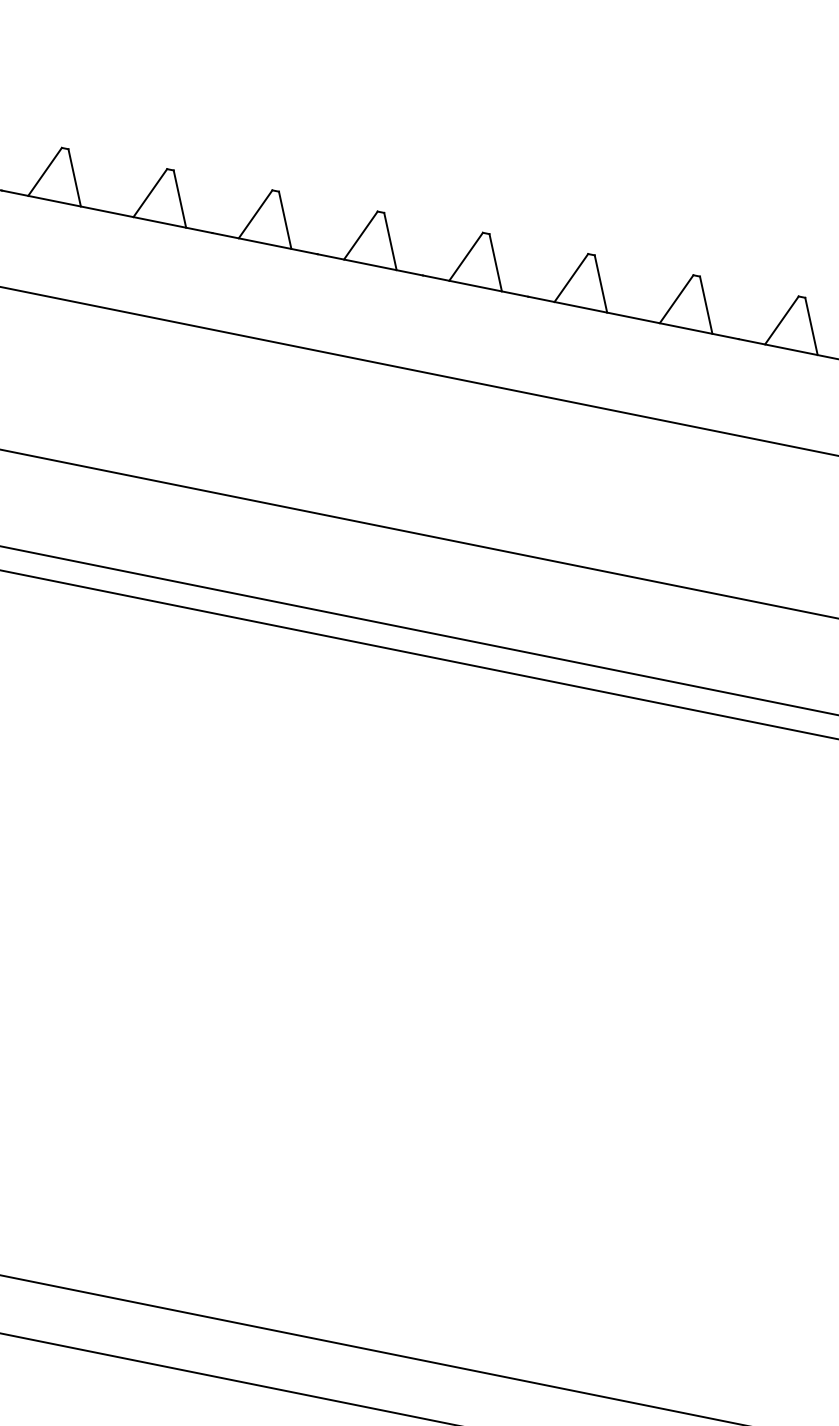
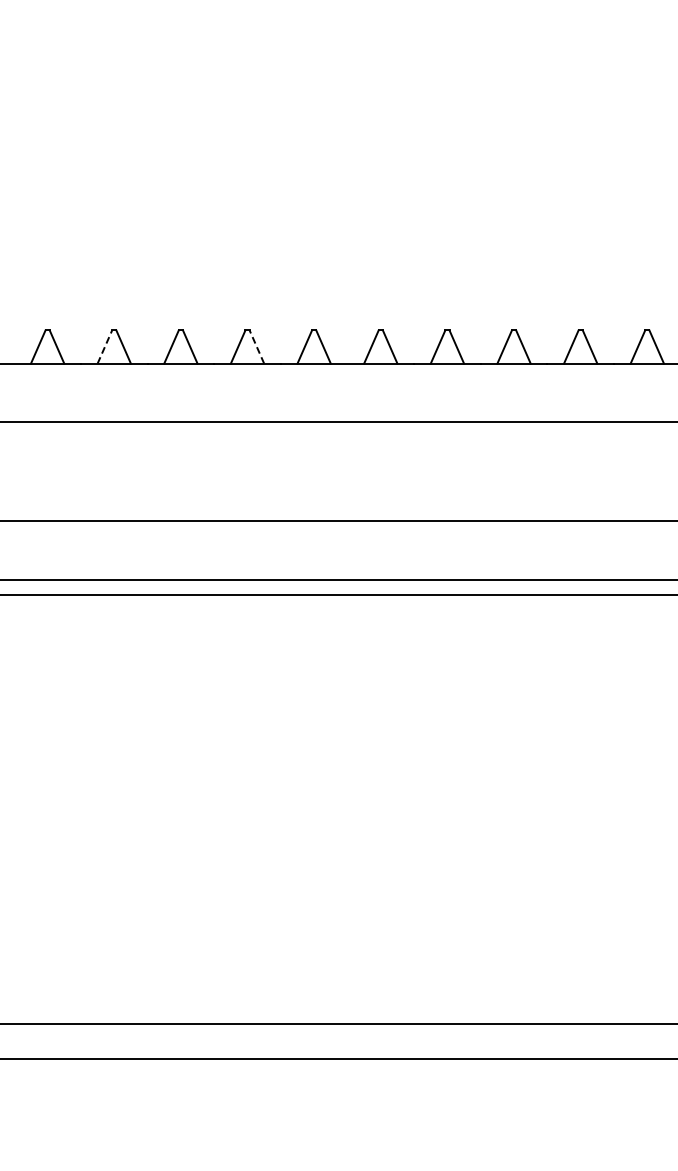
line: (256, 213) -> (105, 346), solid -> dashed
line: (495, 261) -> (256, 346), solid -> dashed

